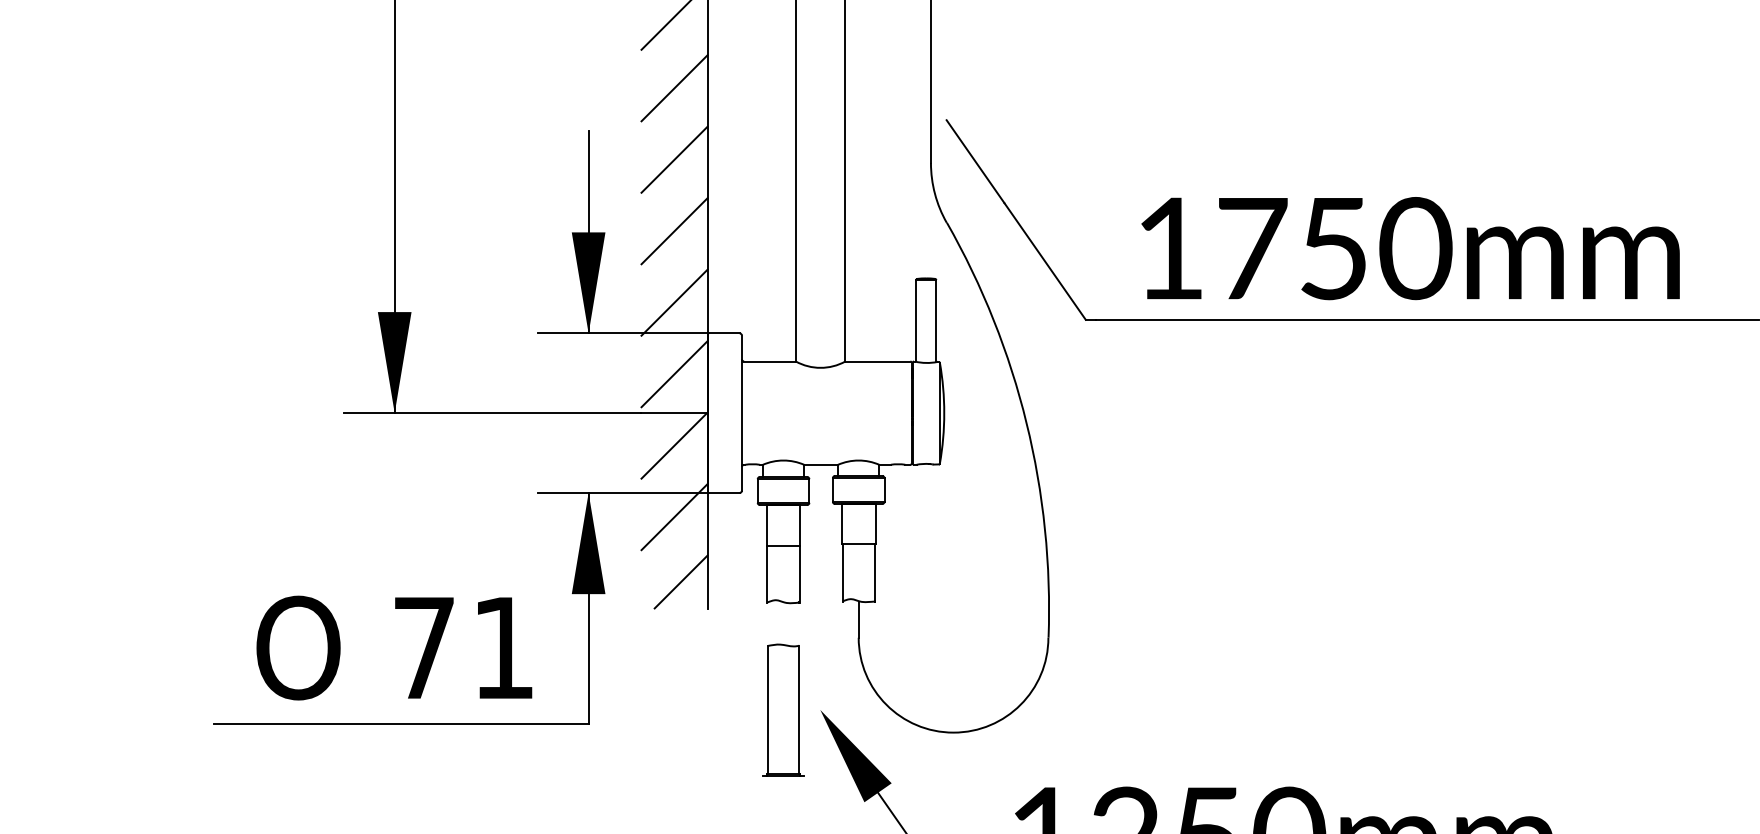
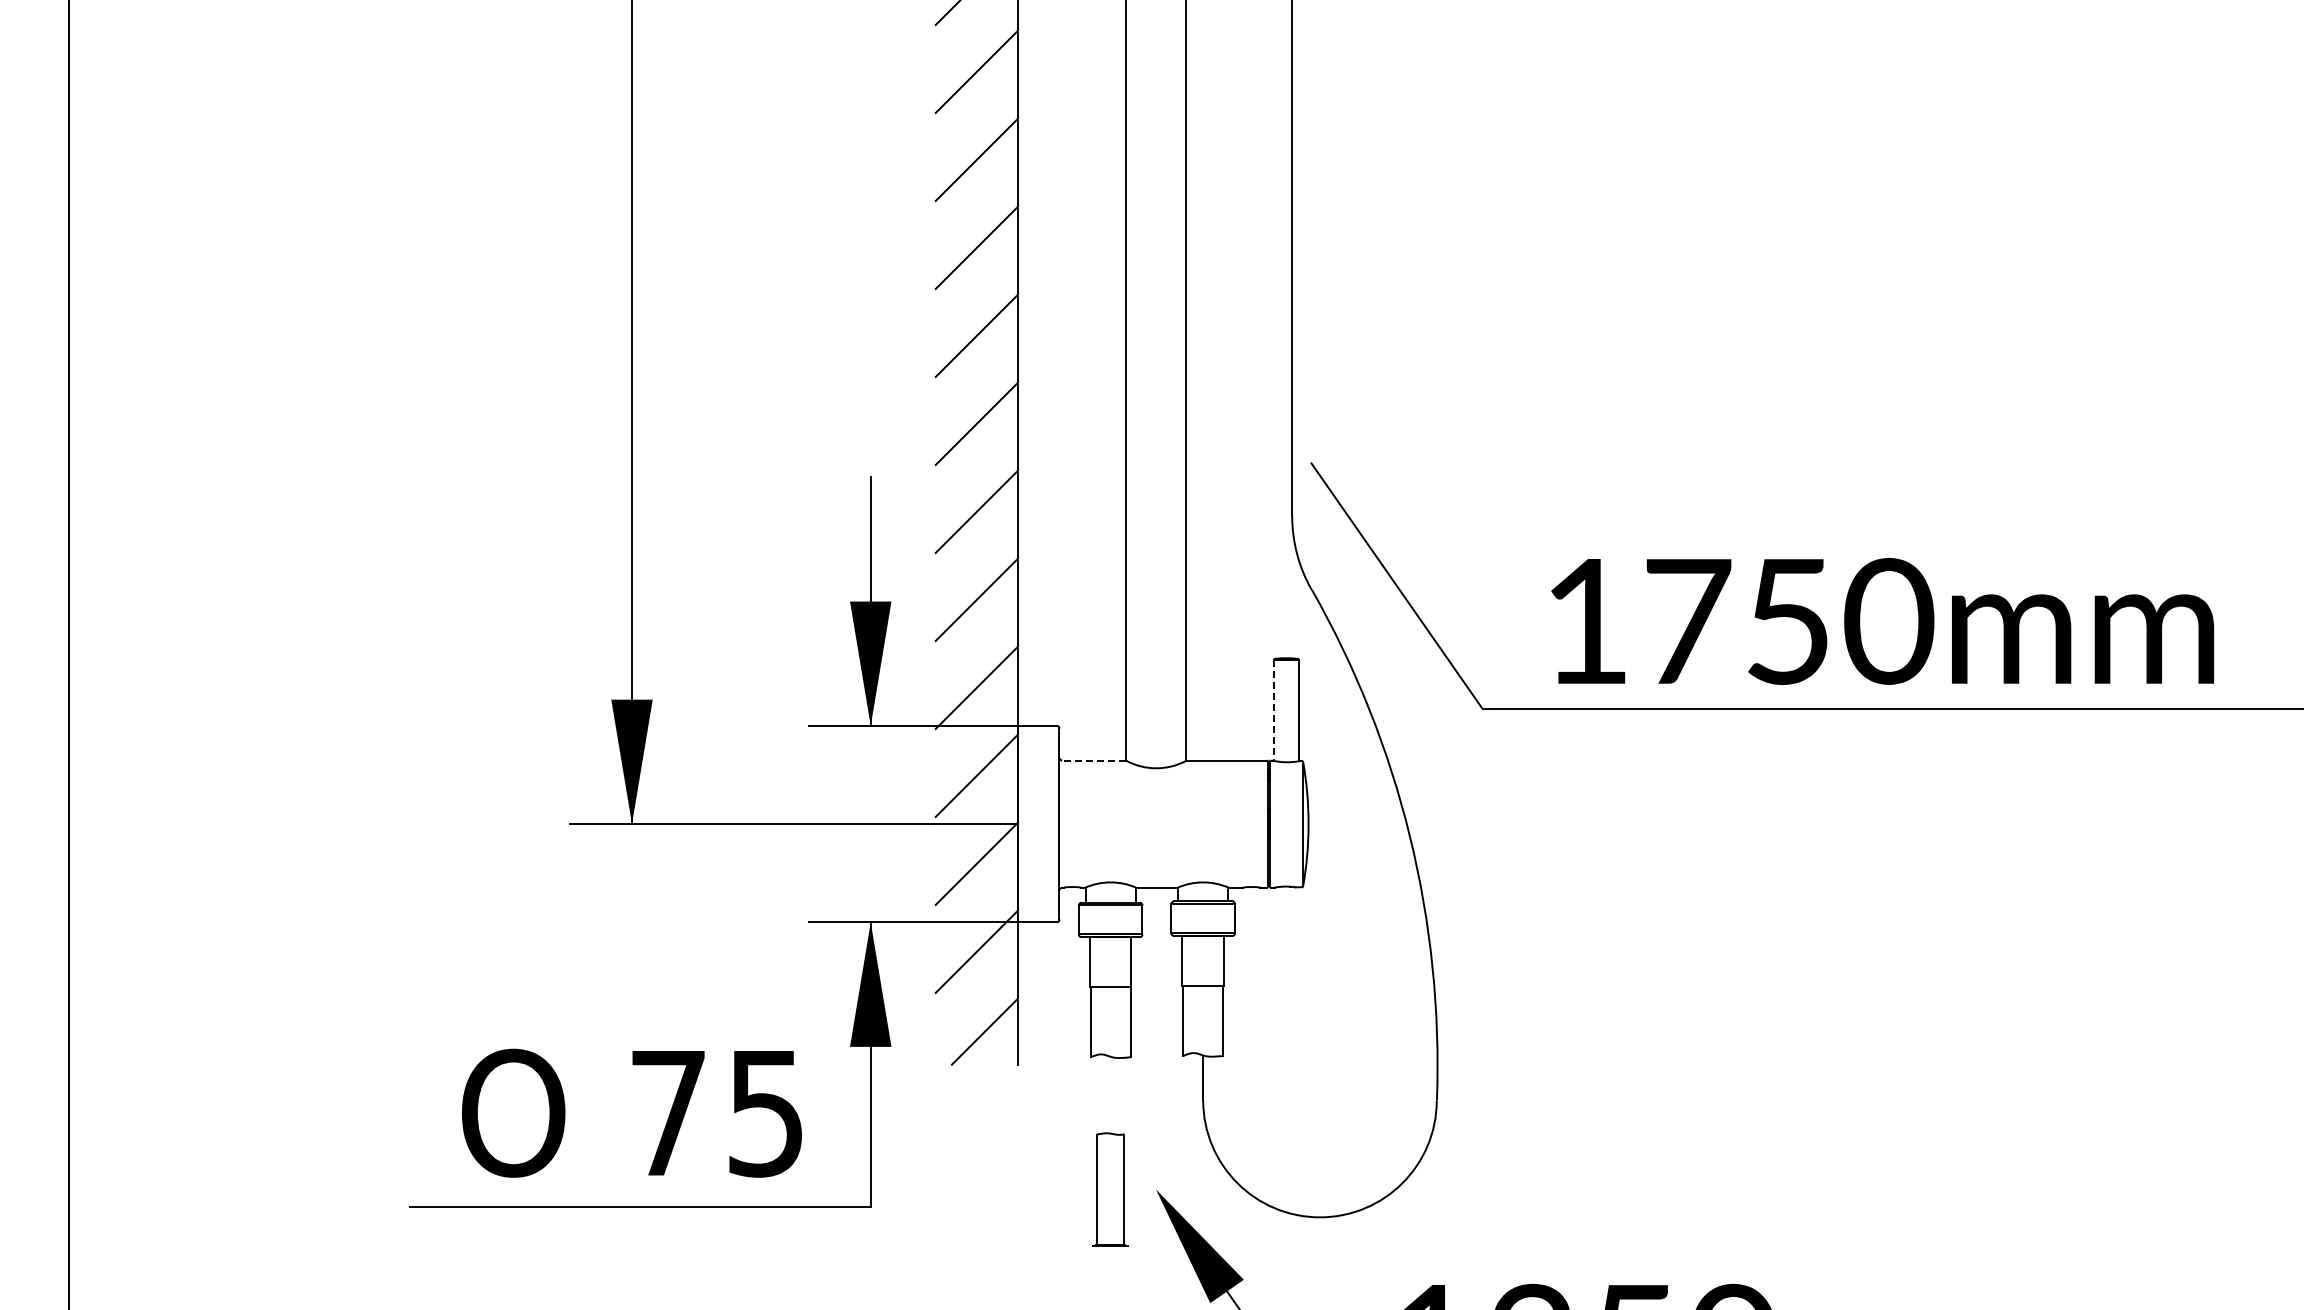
line: (915, 320) -> (1273, 710), solid -> dashed
line: (770, 361) -> (1094, 760), solid -> dashed
text: (503, 649) -> (765, 1114), 71 -> 75
part: (783, 709) -> (1110, 1189), size x0.7

